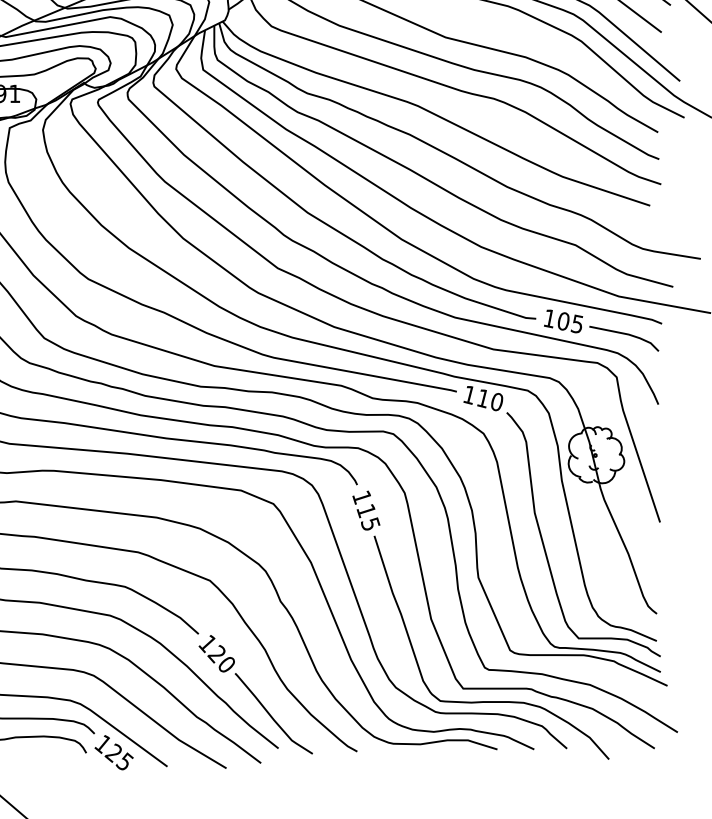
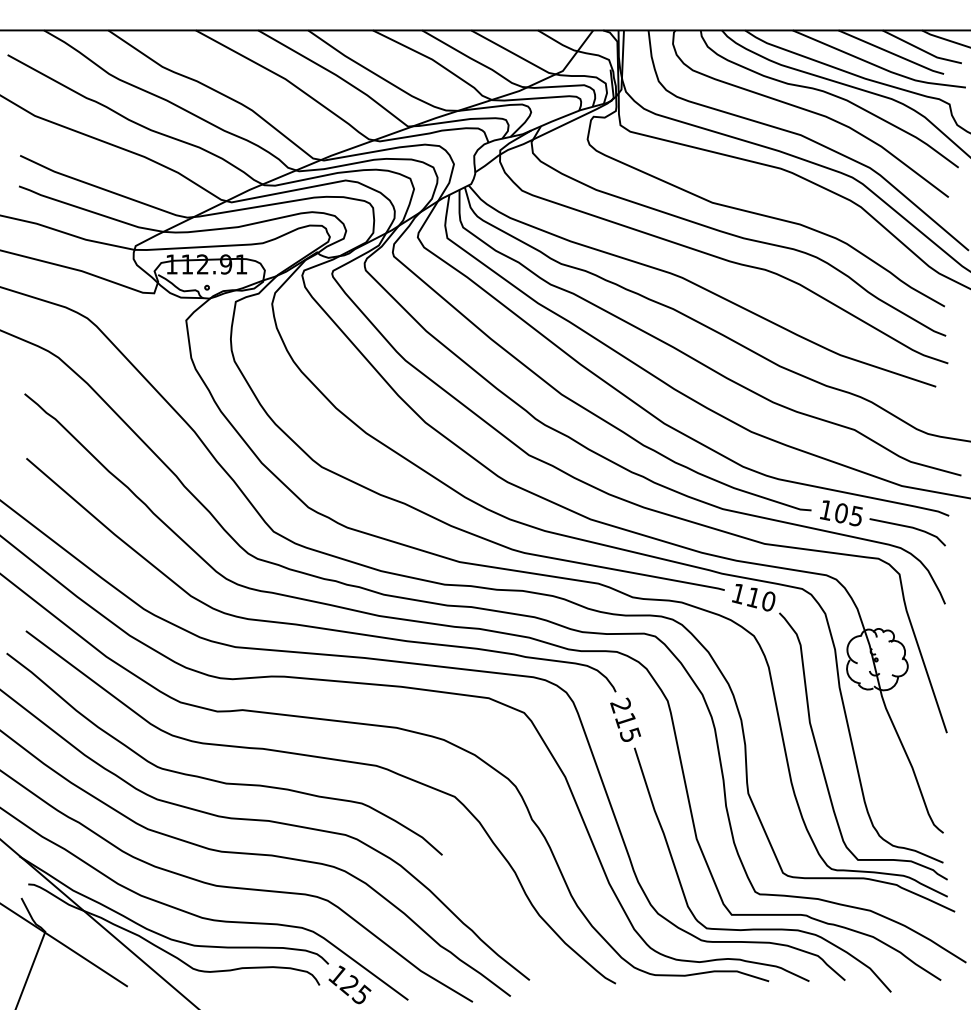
text: (361, 497) -> (620, 705), 115 -> 215
part: (255, 694) -> (504, 921), removed

